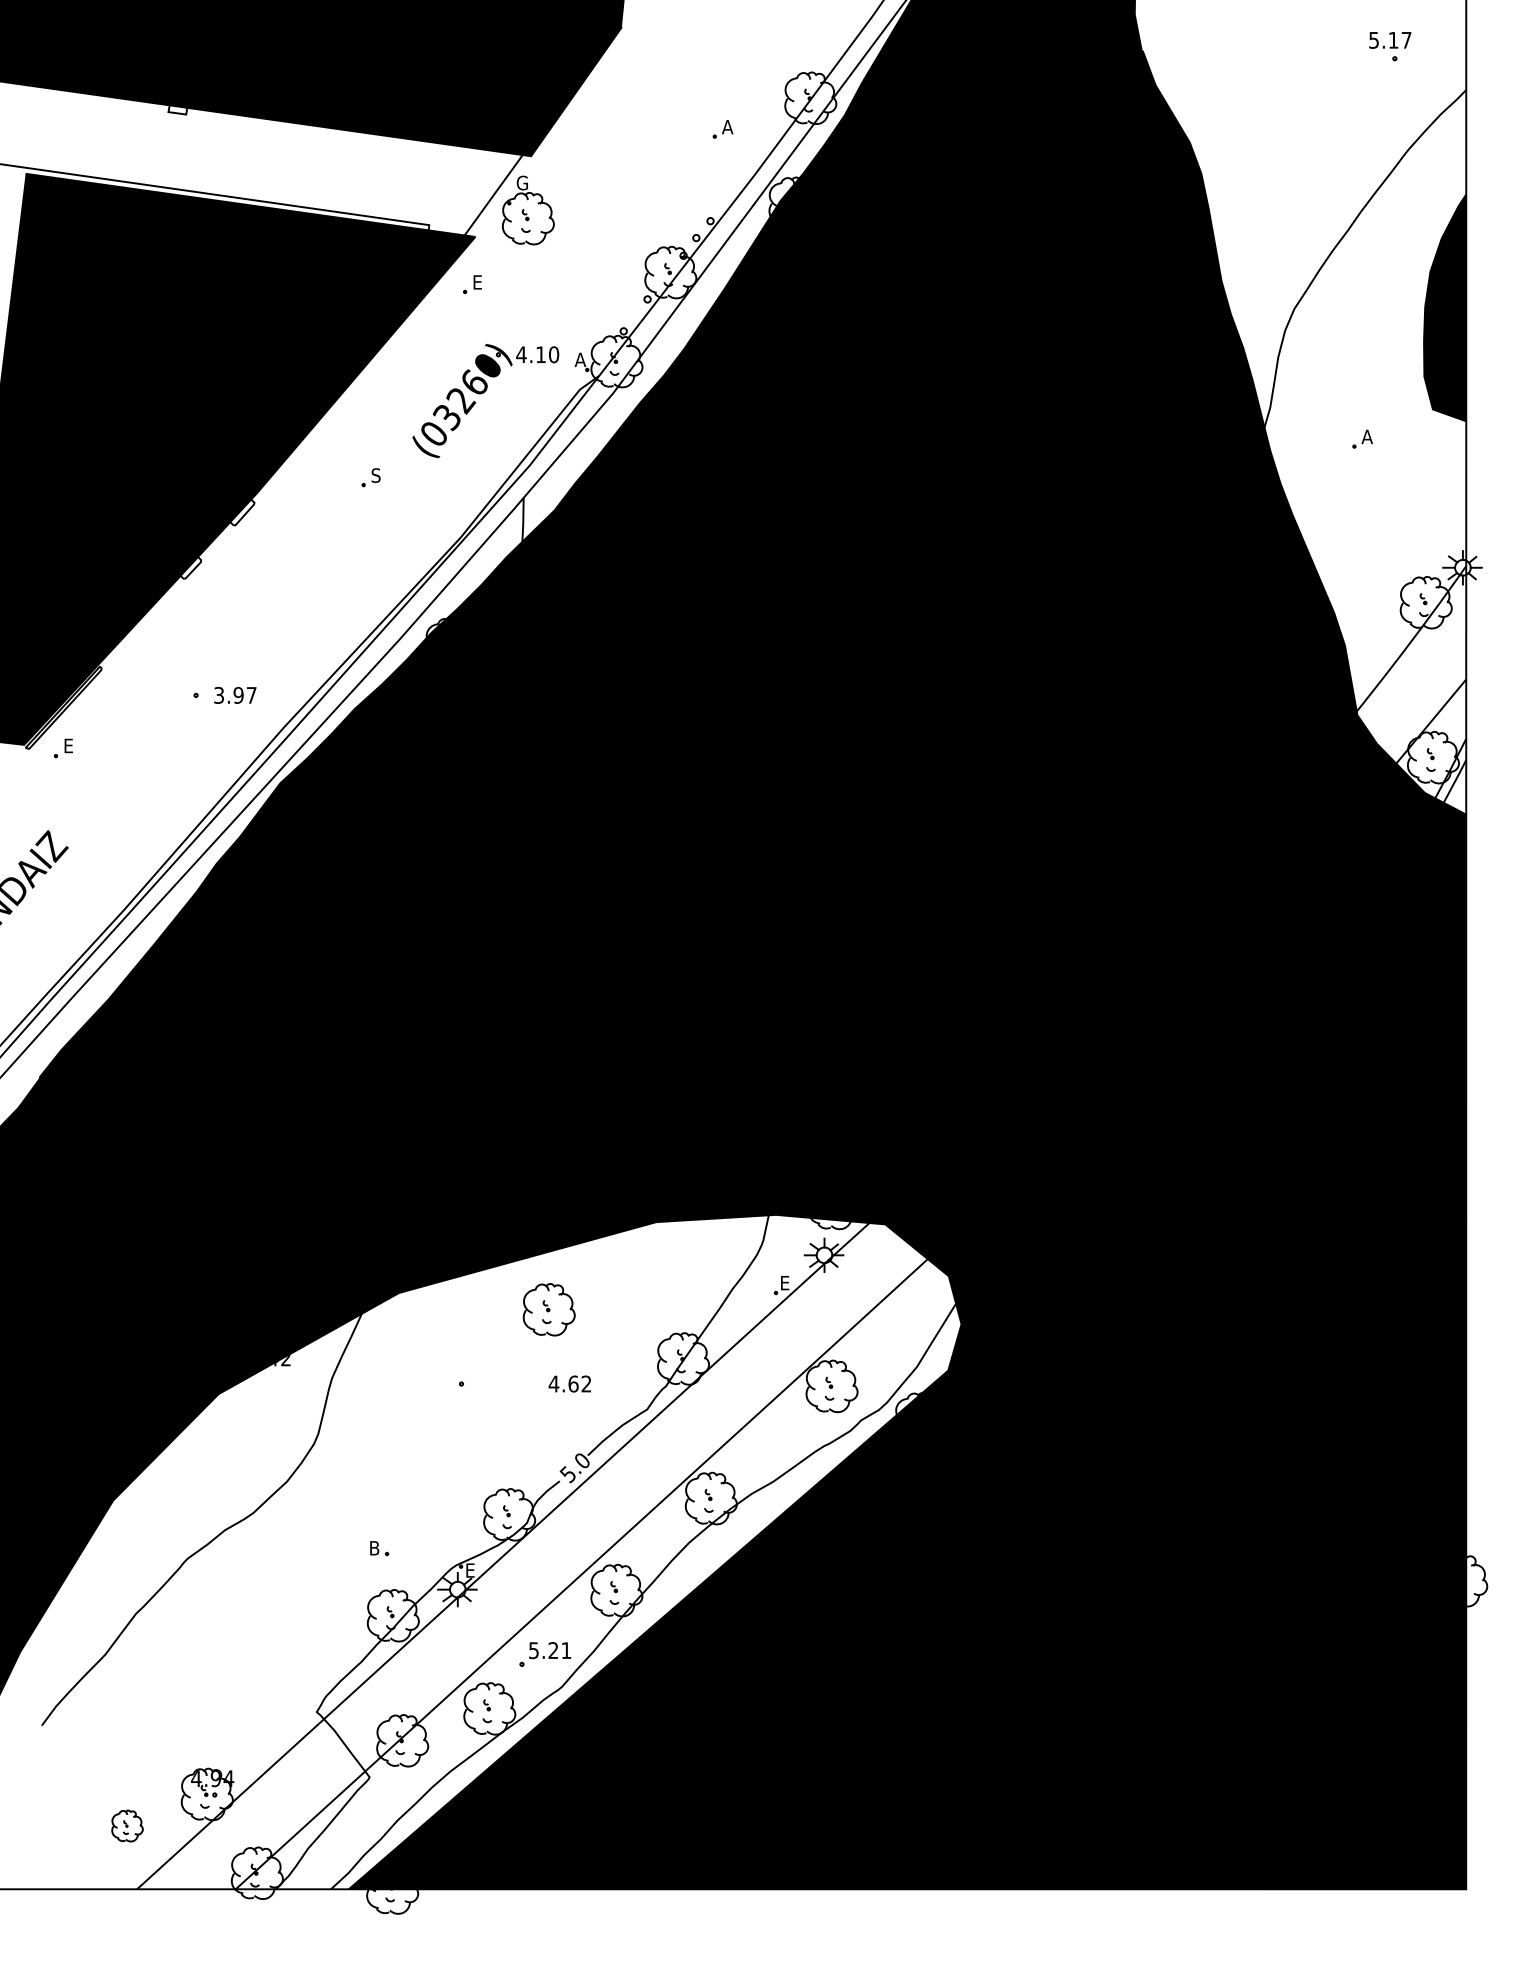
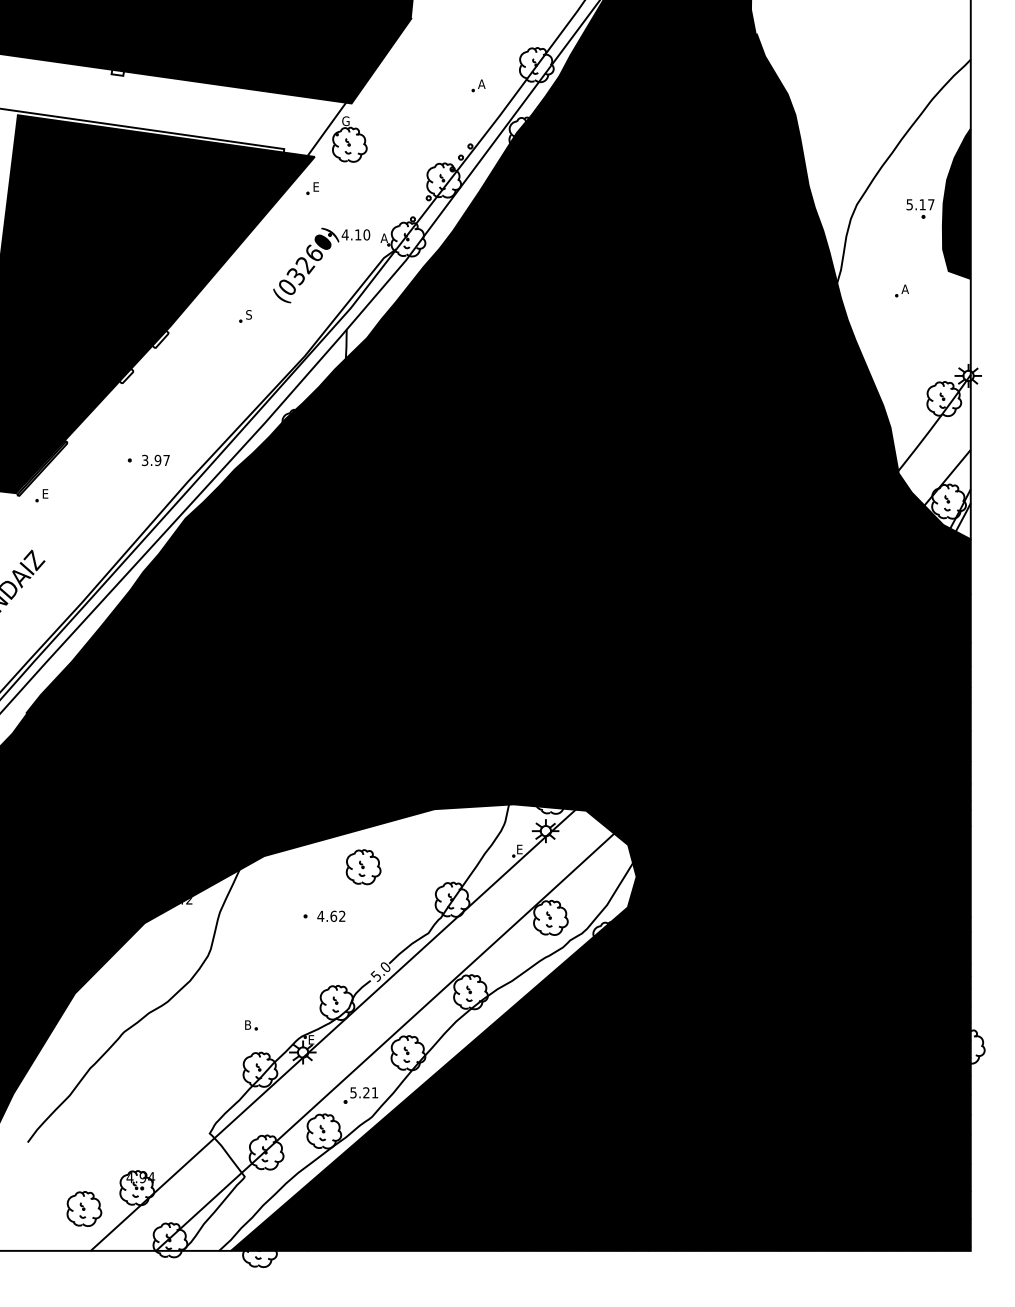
part: (1390, 46) -> (920, 208), moved
text: (570, 1382) -> (331, 915), moved
part: (127, 1825) -> (84, 1208), size x1.67

